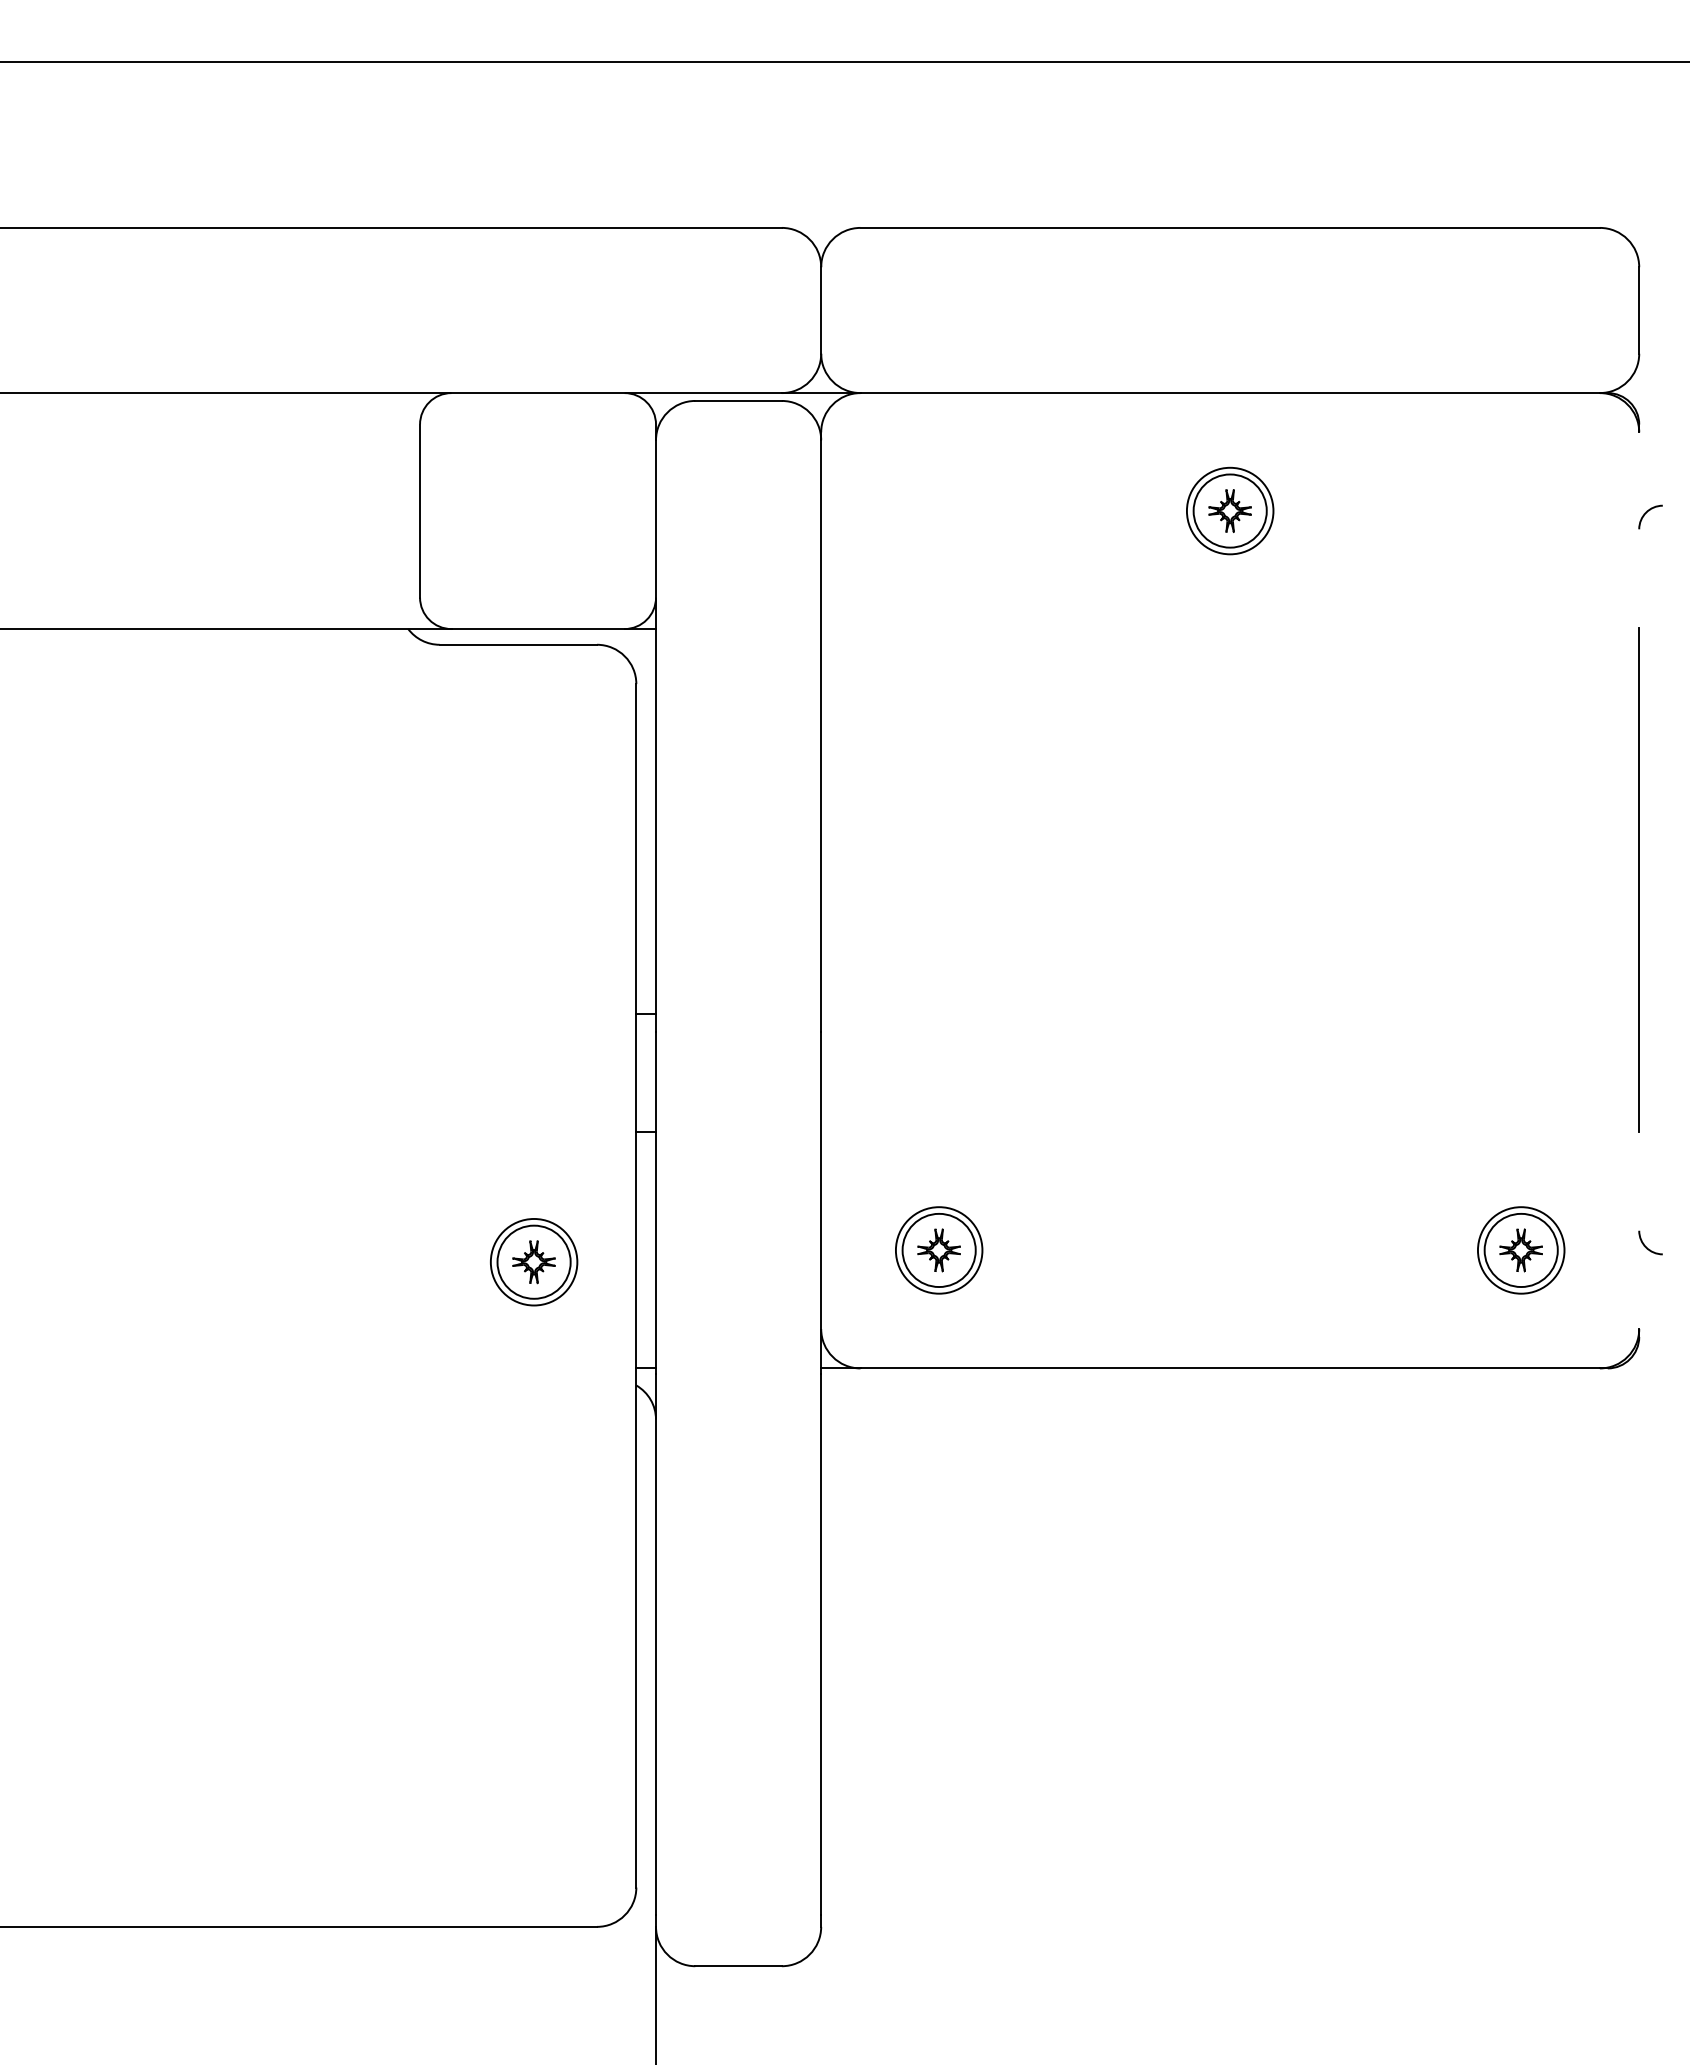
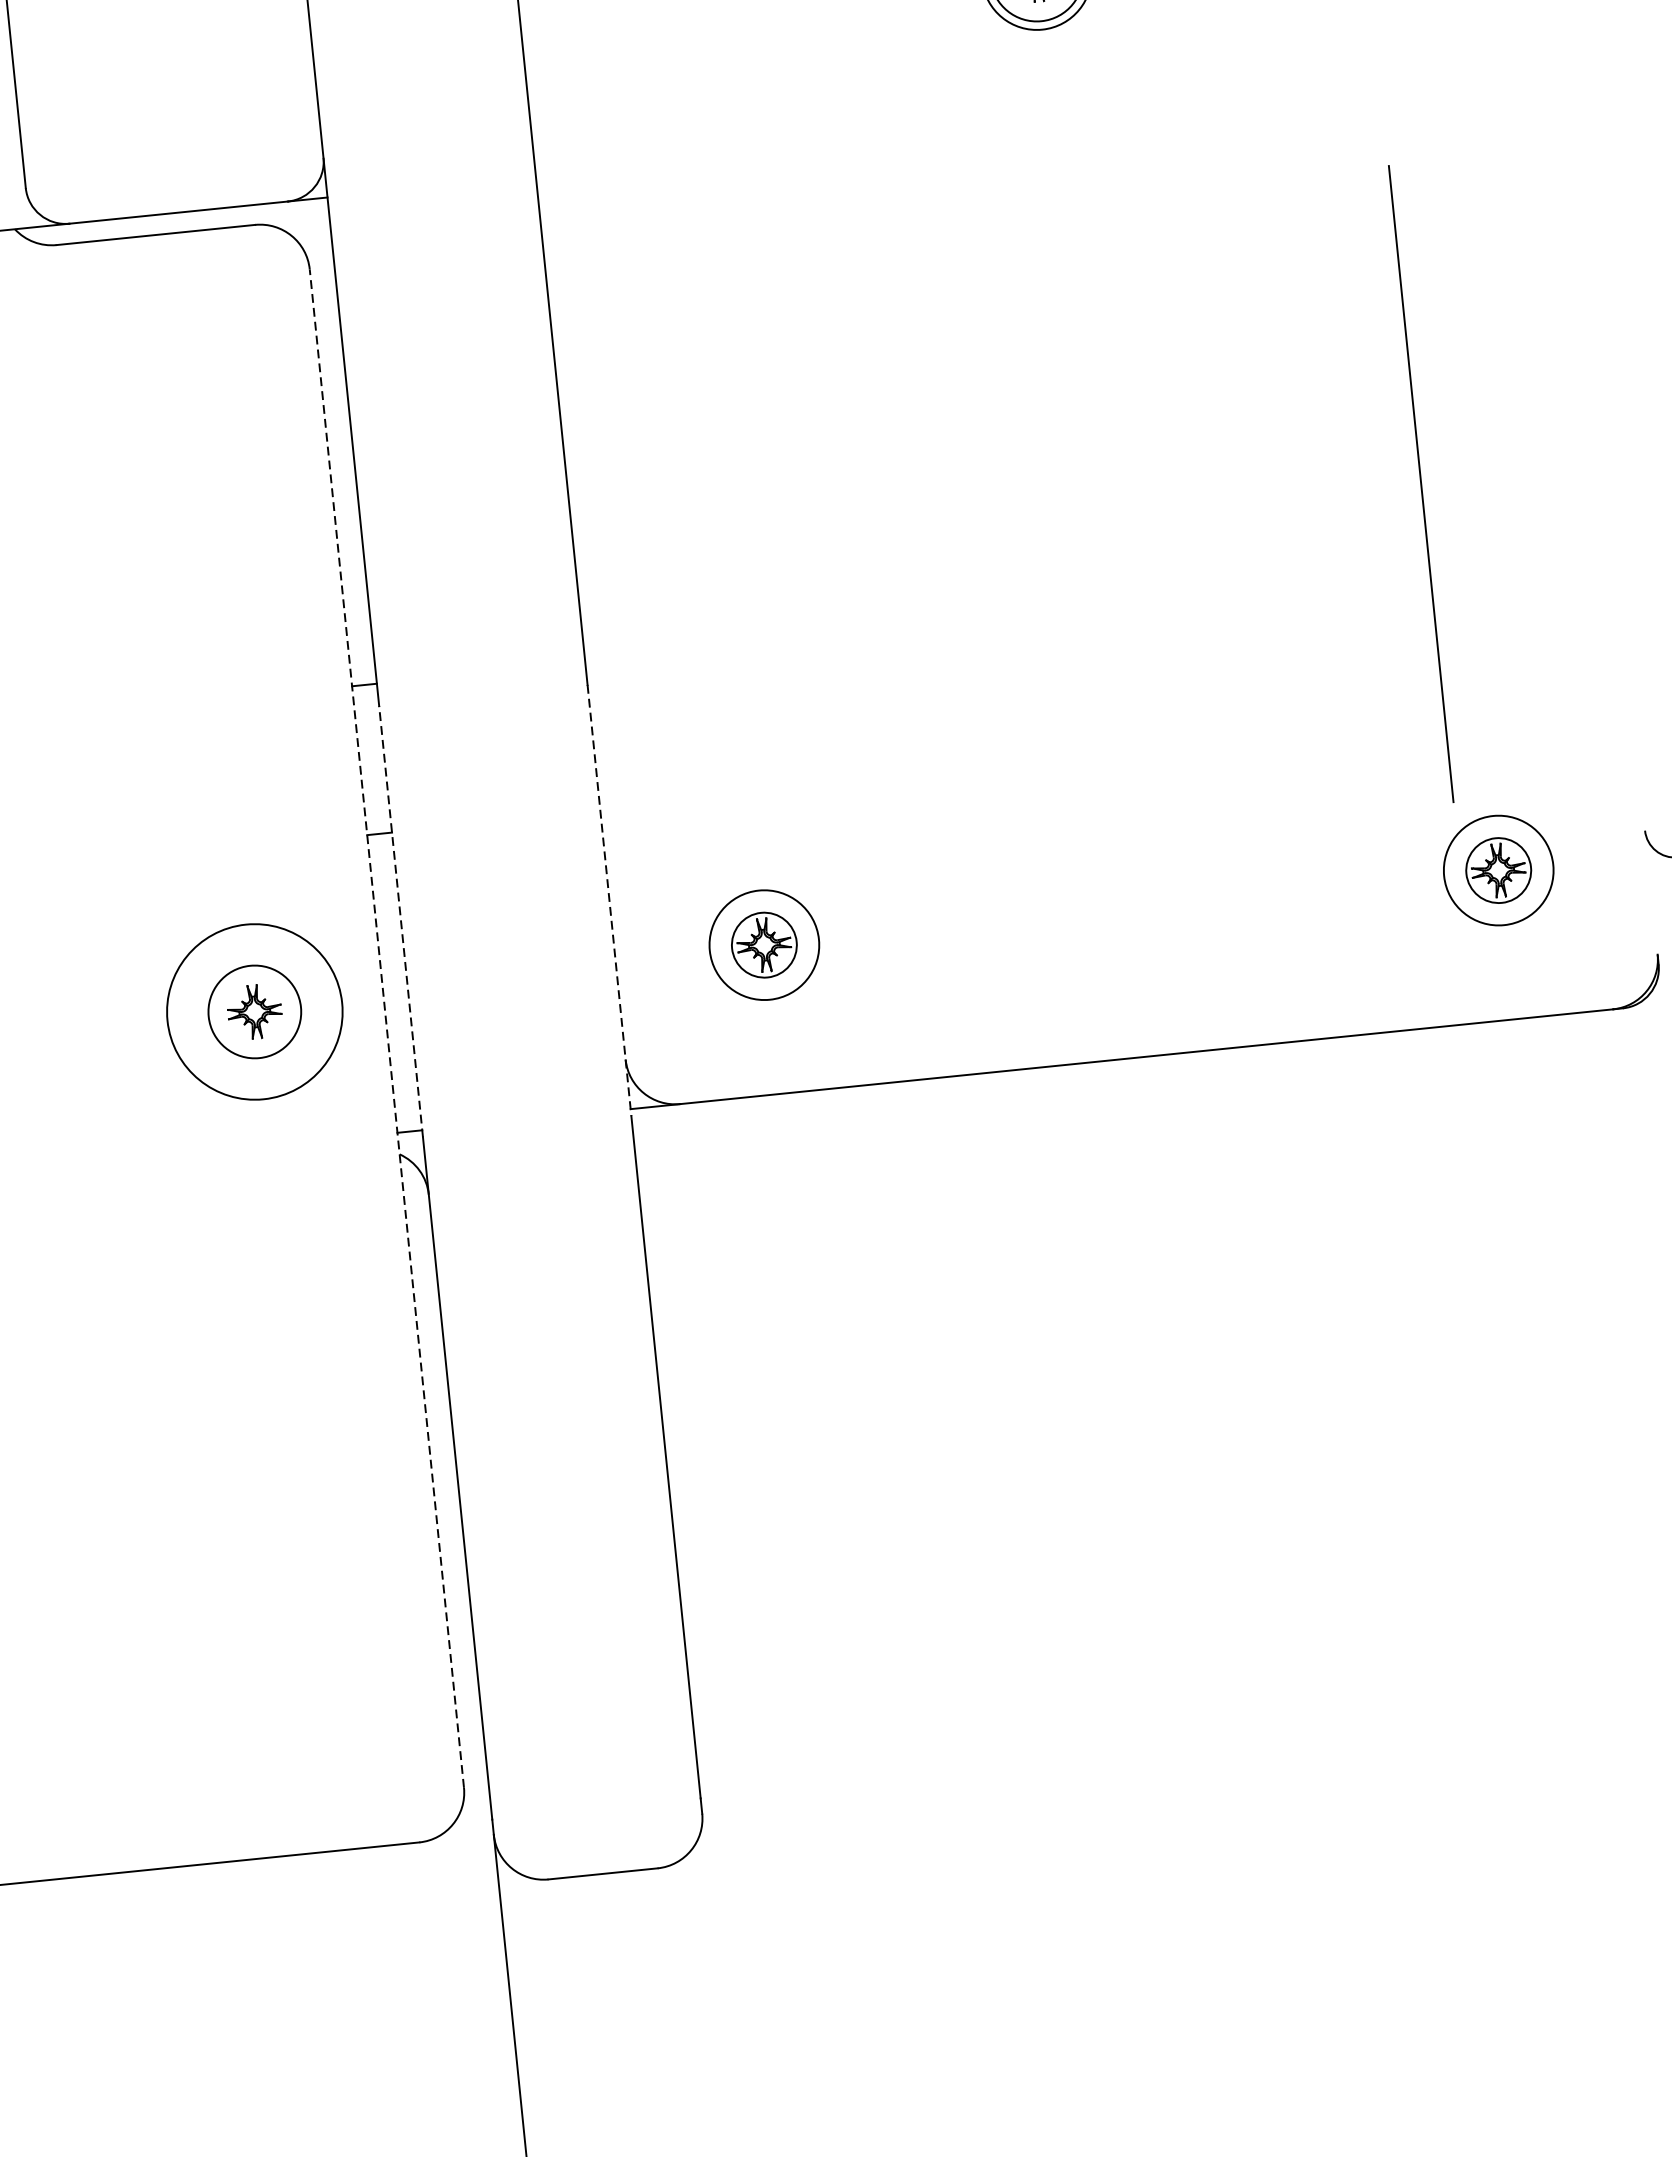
line: (1638, 879) -> (1420, 483), moved
line: (656, 1203) -> (401, 922), solid -> dashed
line: (821, 1203) -> (609, 901), solid -> dashed
circle: (938, 1250) -> (763, 945), size x0.7
circle: (1520, 1250) -> (1497, 870), size x0.7
circle: (533, 1261) -> (254, 1011), size x1.6
line: (636, 1285) -> (387, 1028), solid -> dashed

